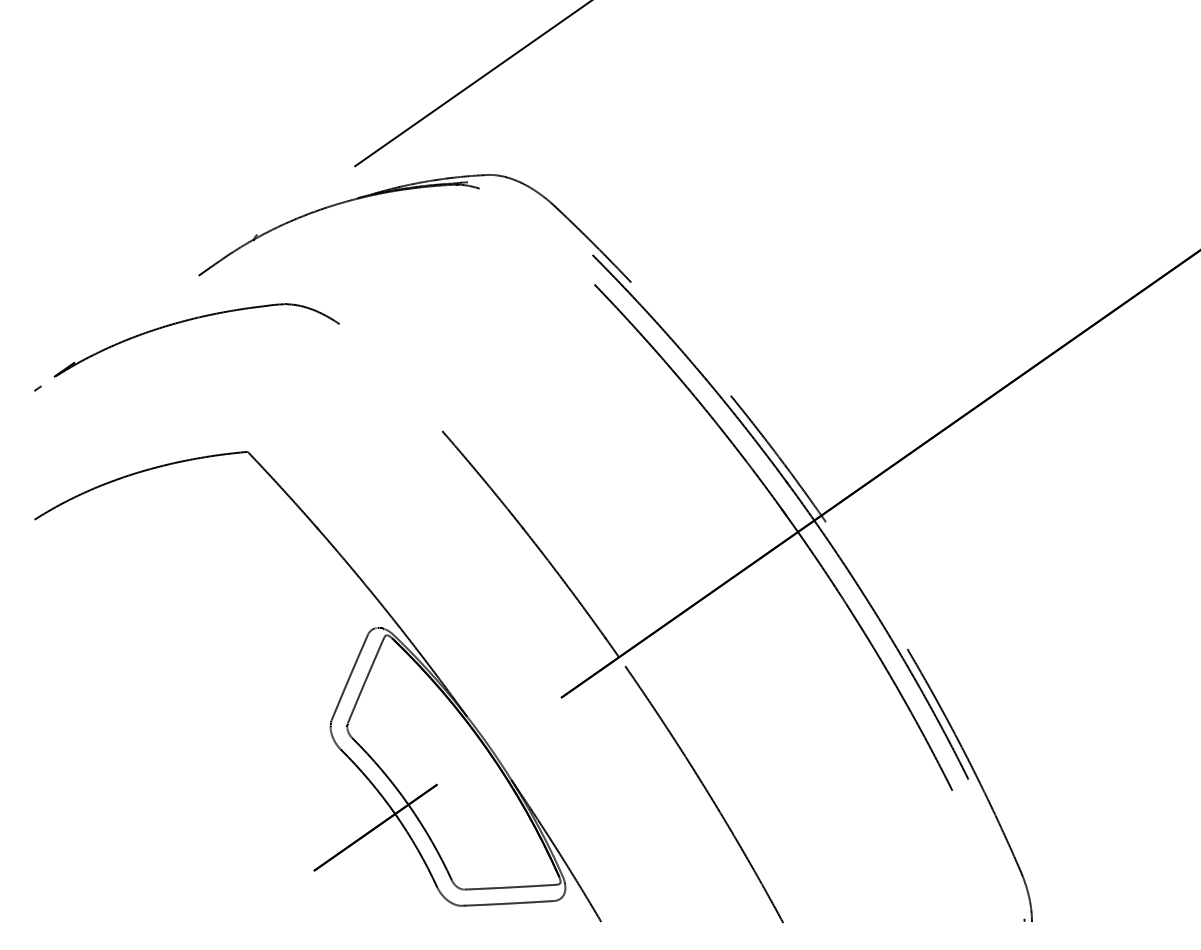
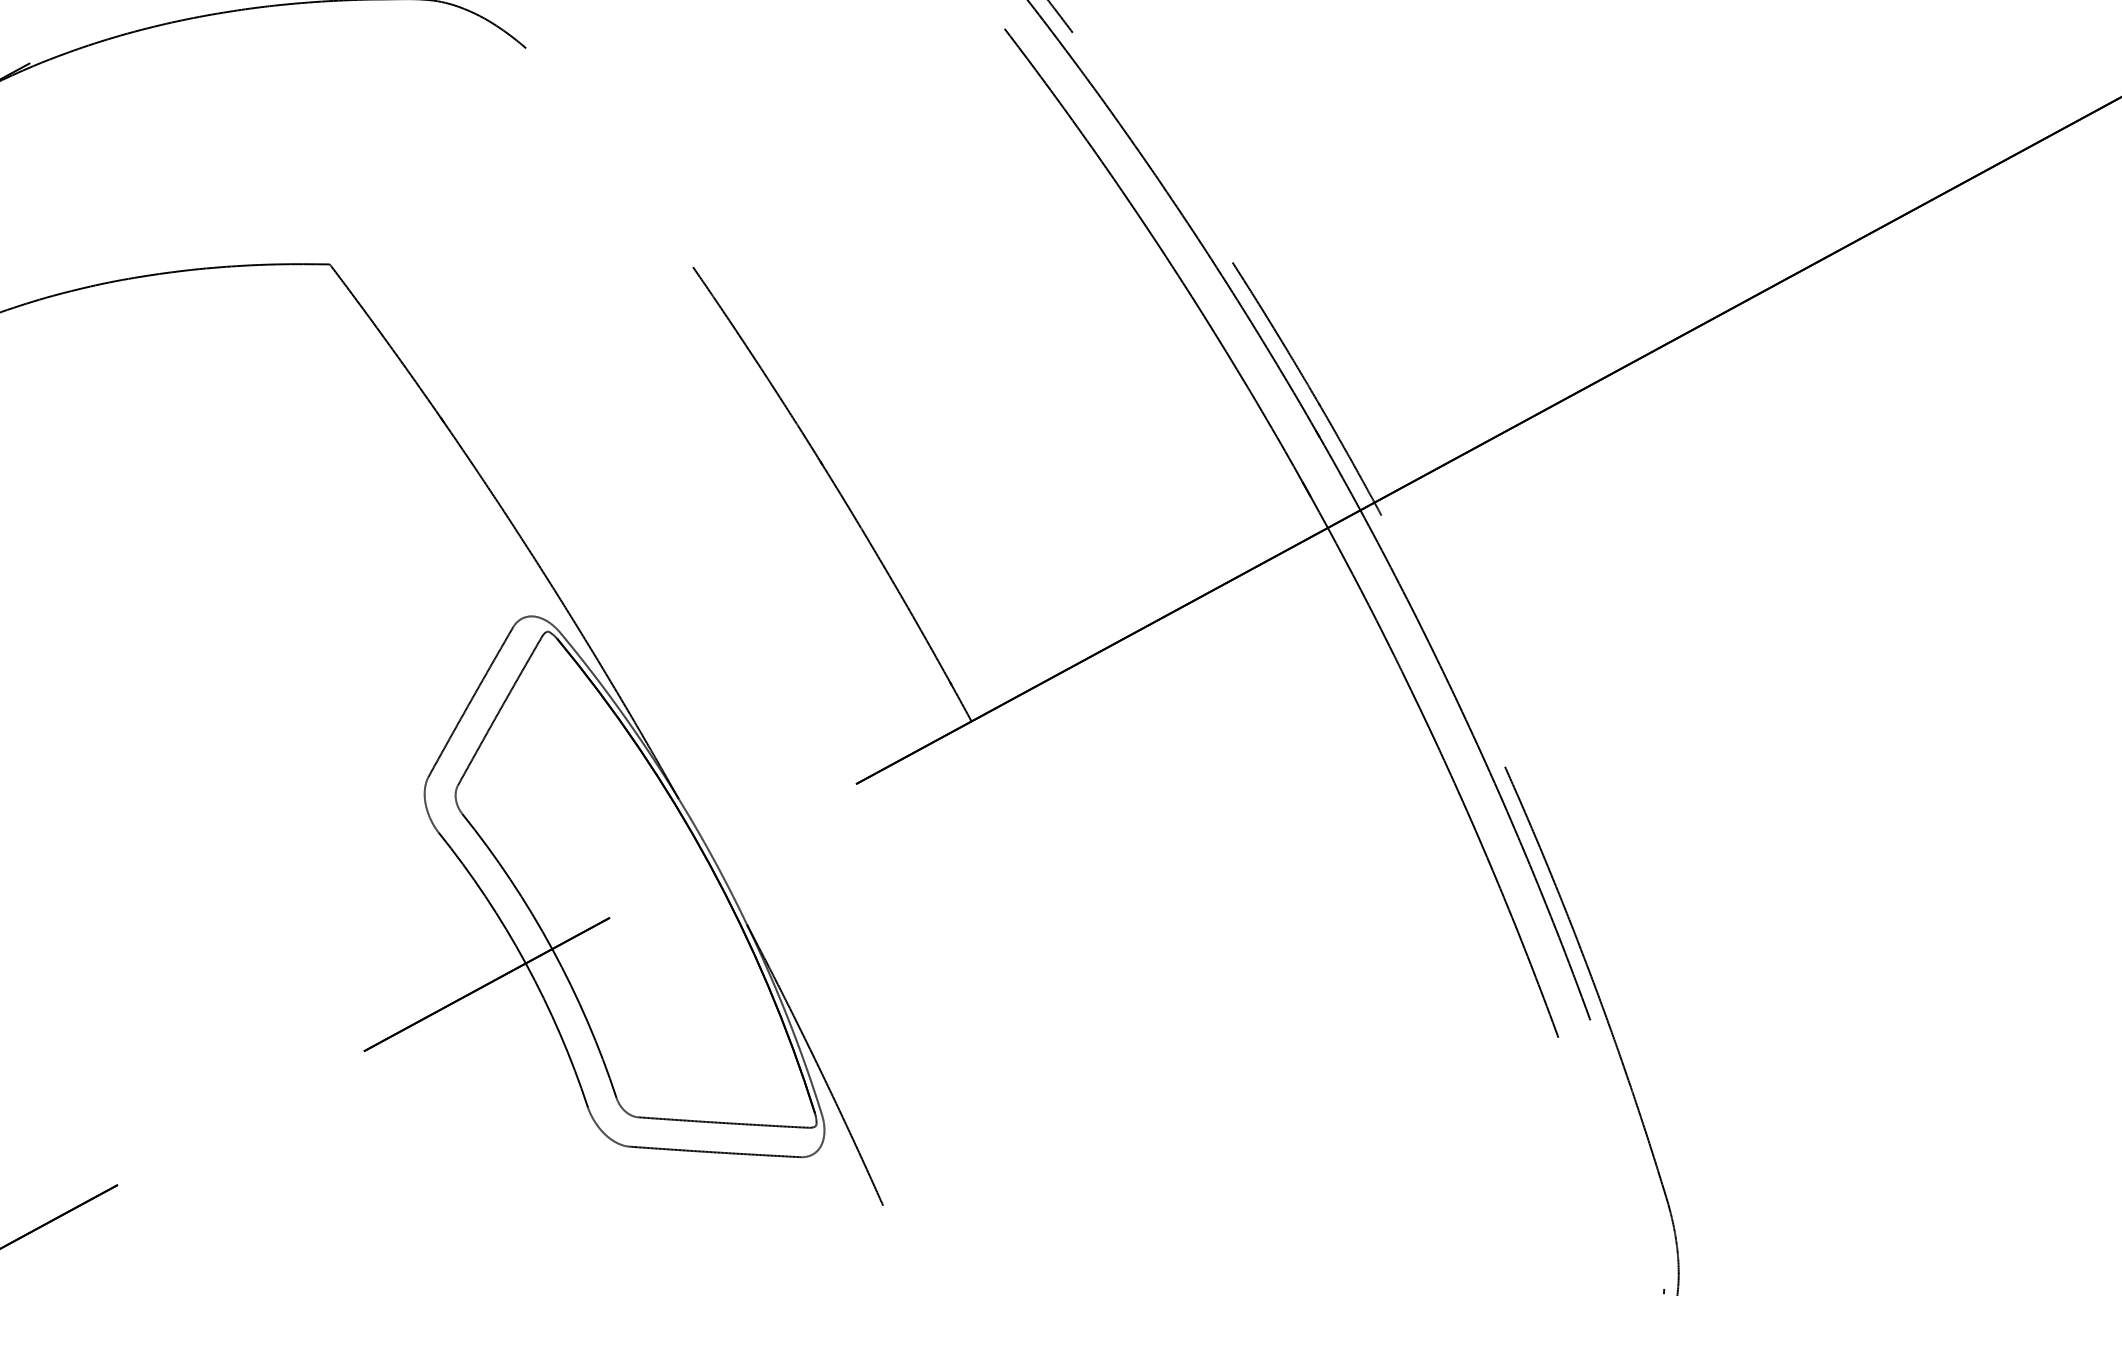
curve: (706, 792) -> (1104, 989), removed

